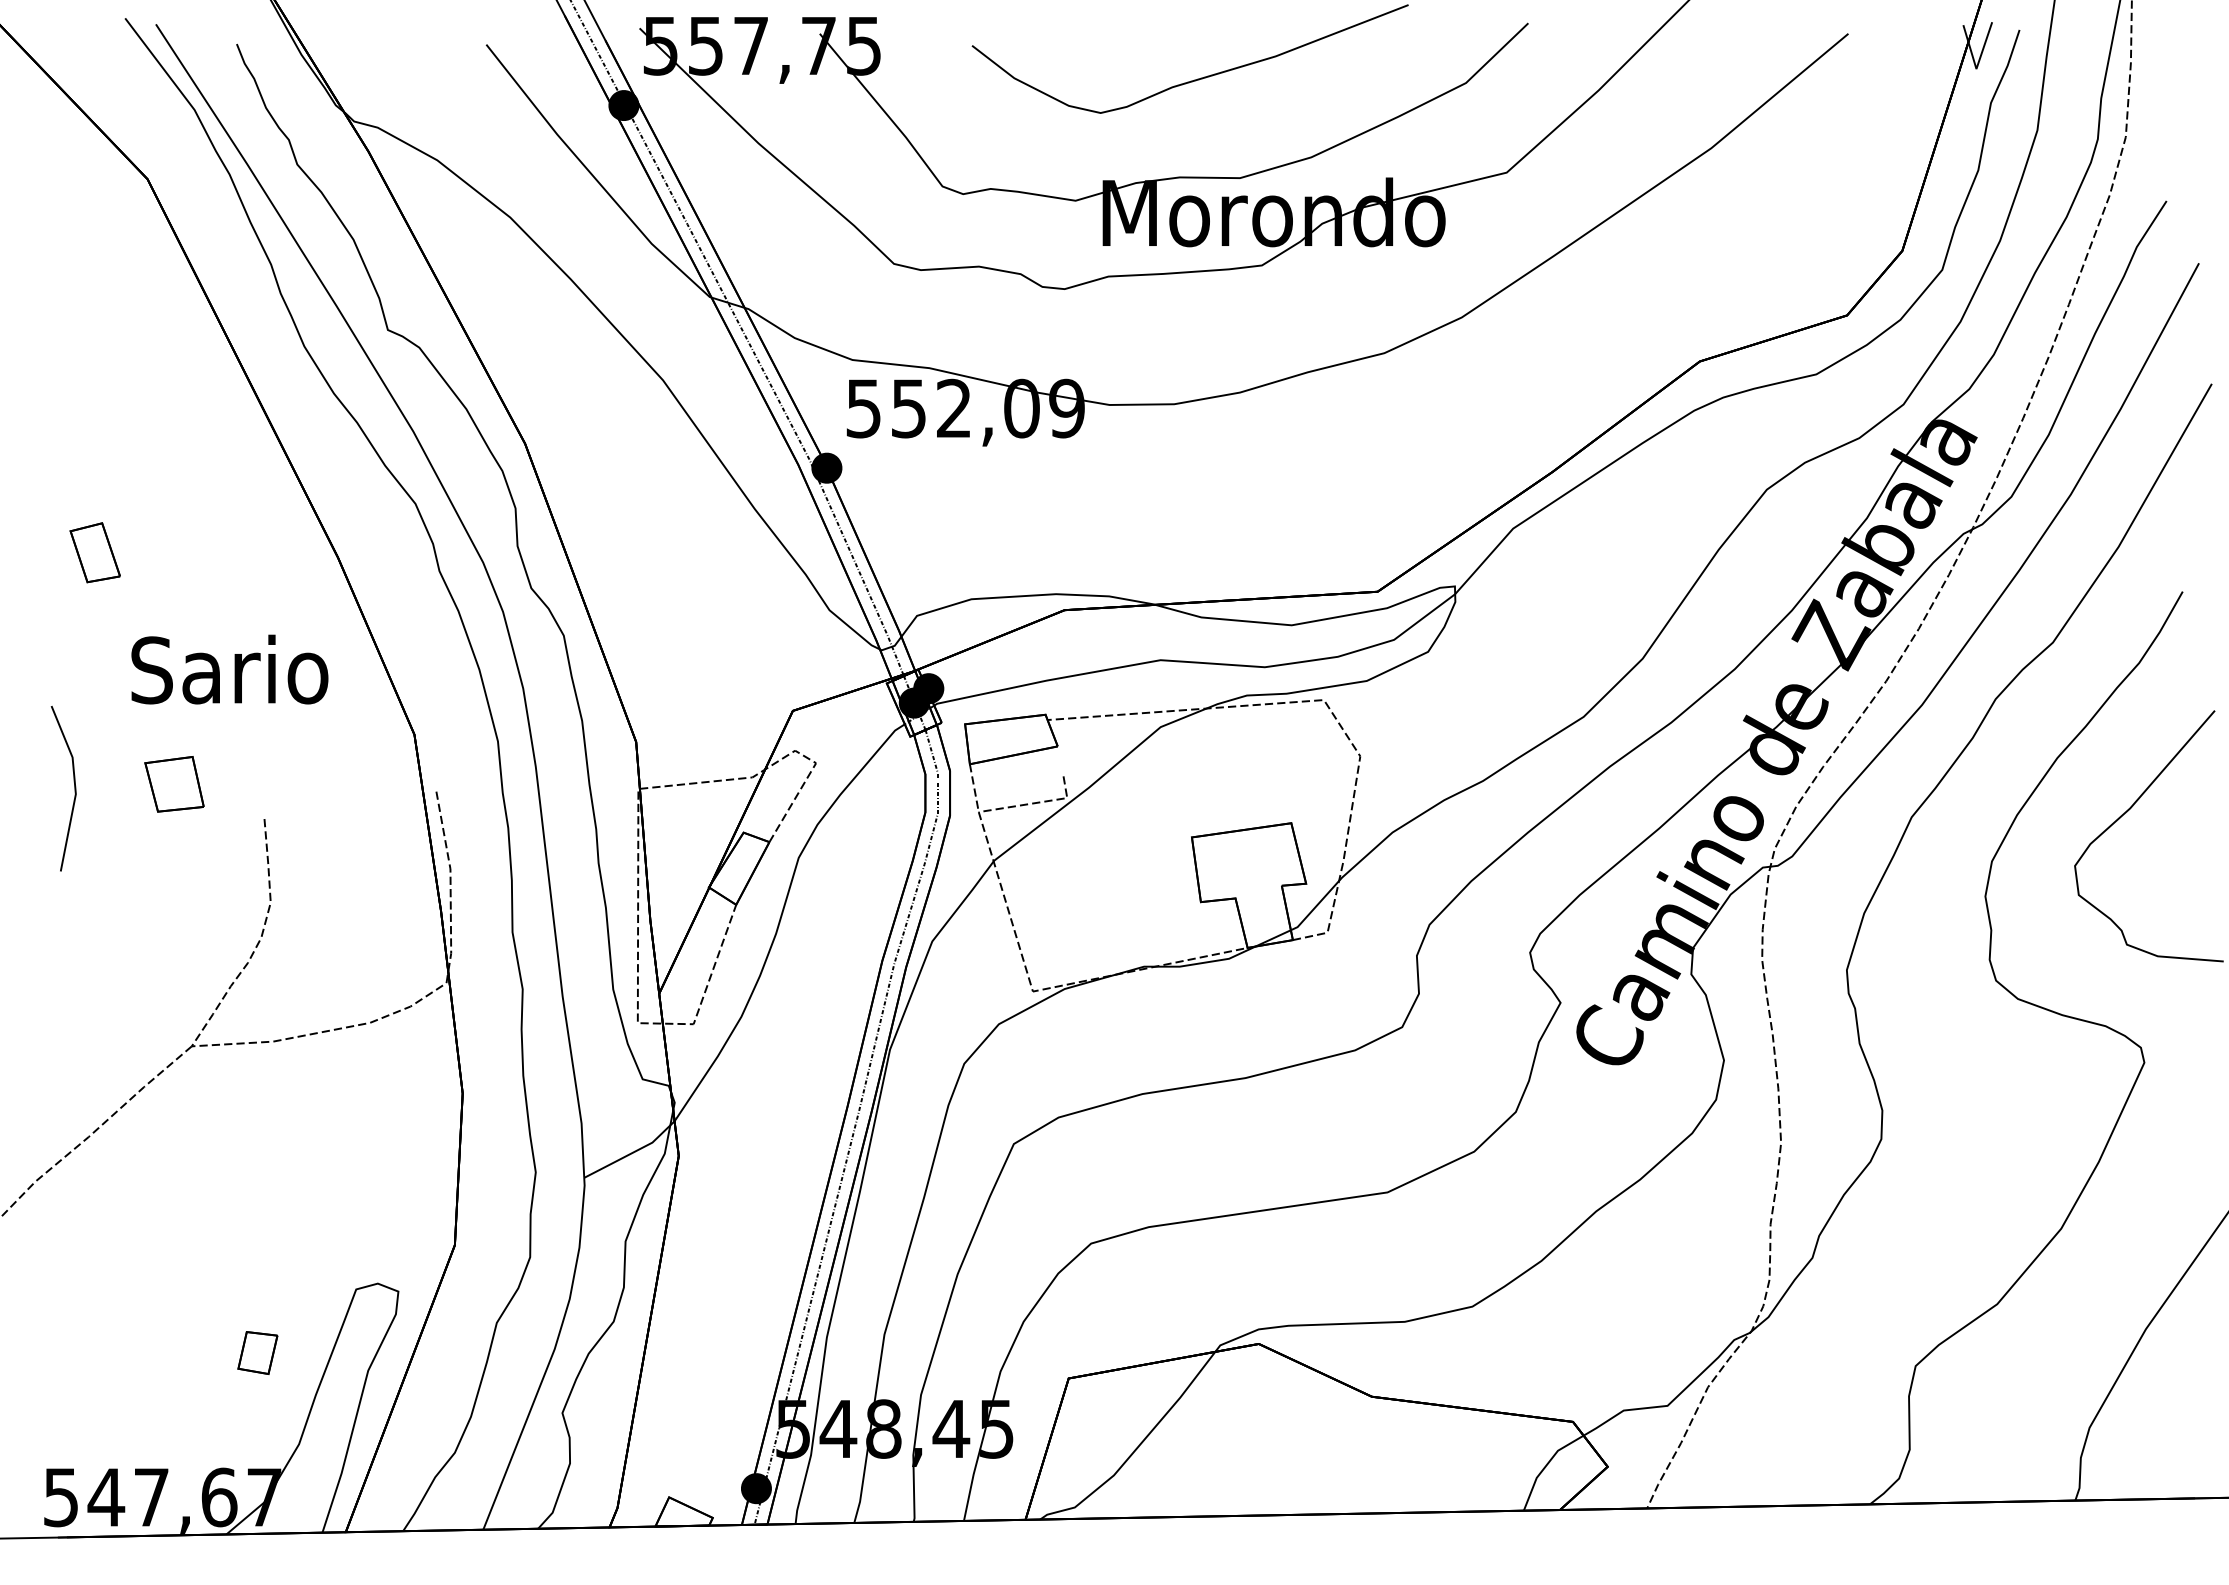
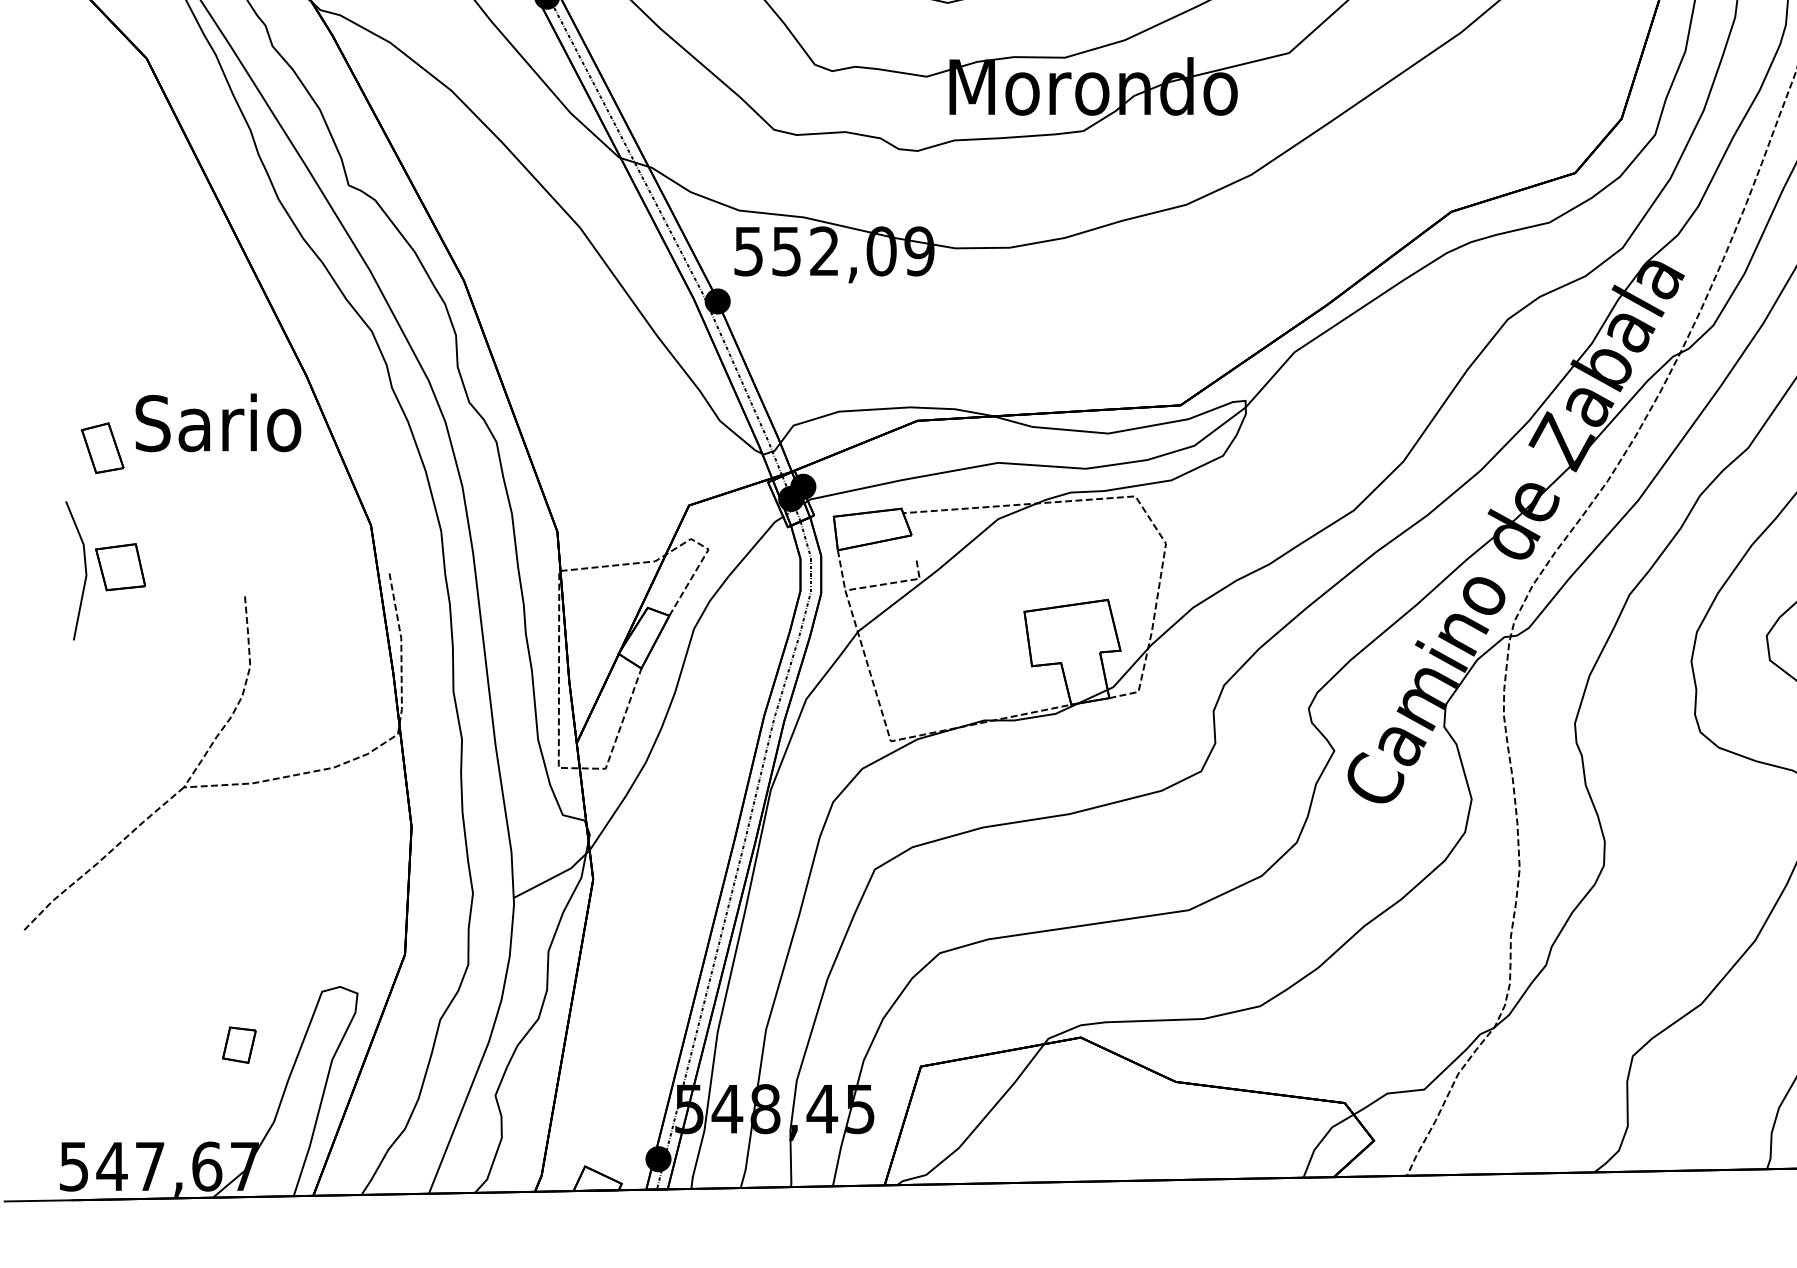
part: (94, 552) -> (102, 447), moved
text: (229, 669) -> (218, 422), moved
part: (174, 784) -> (120, 567), moved

